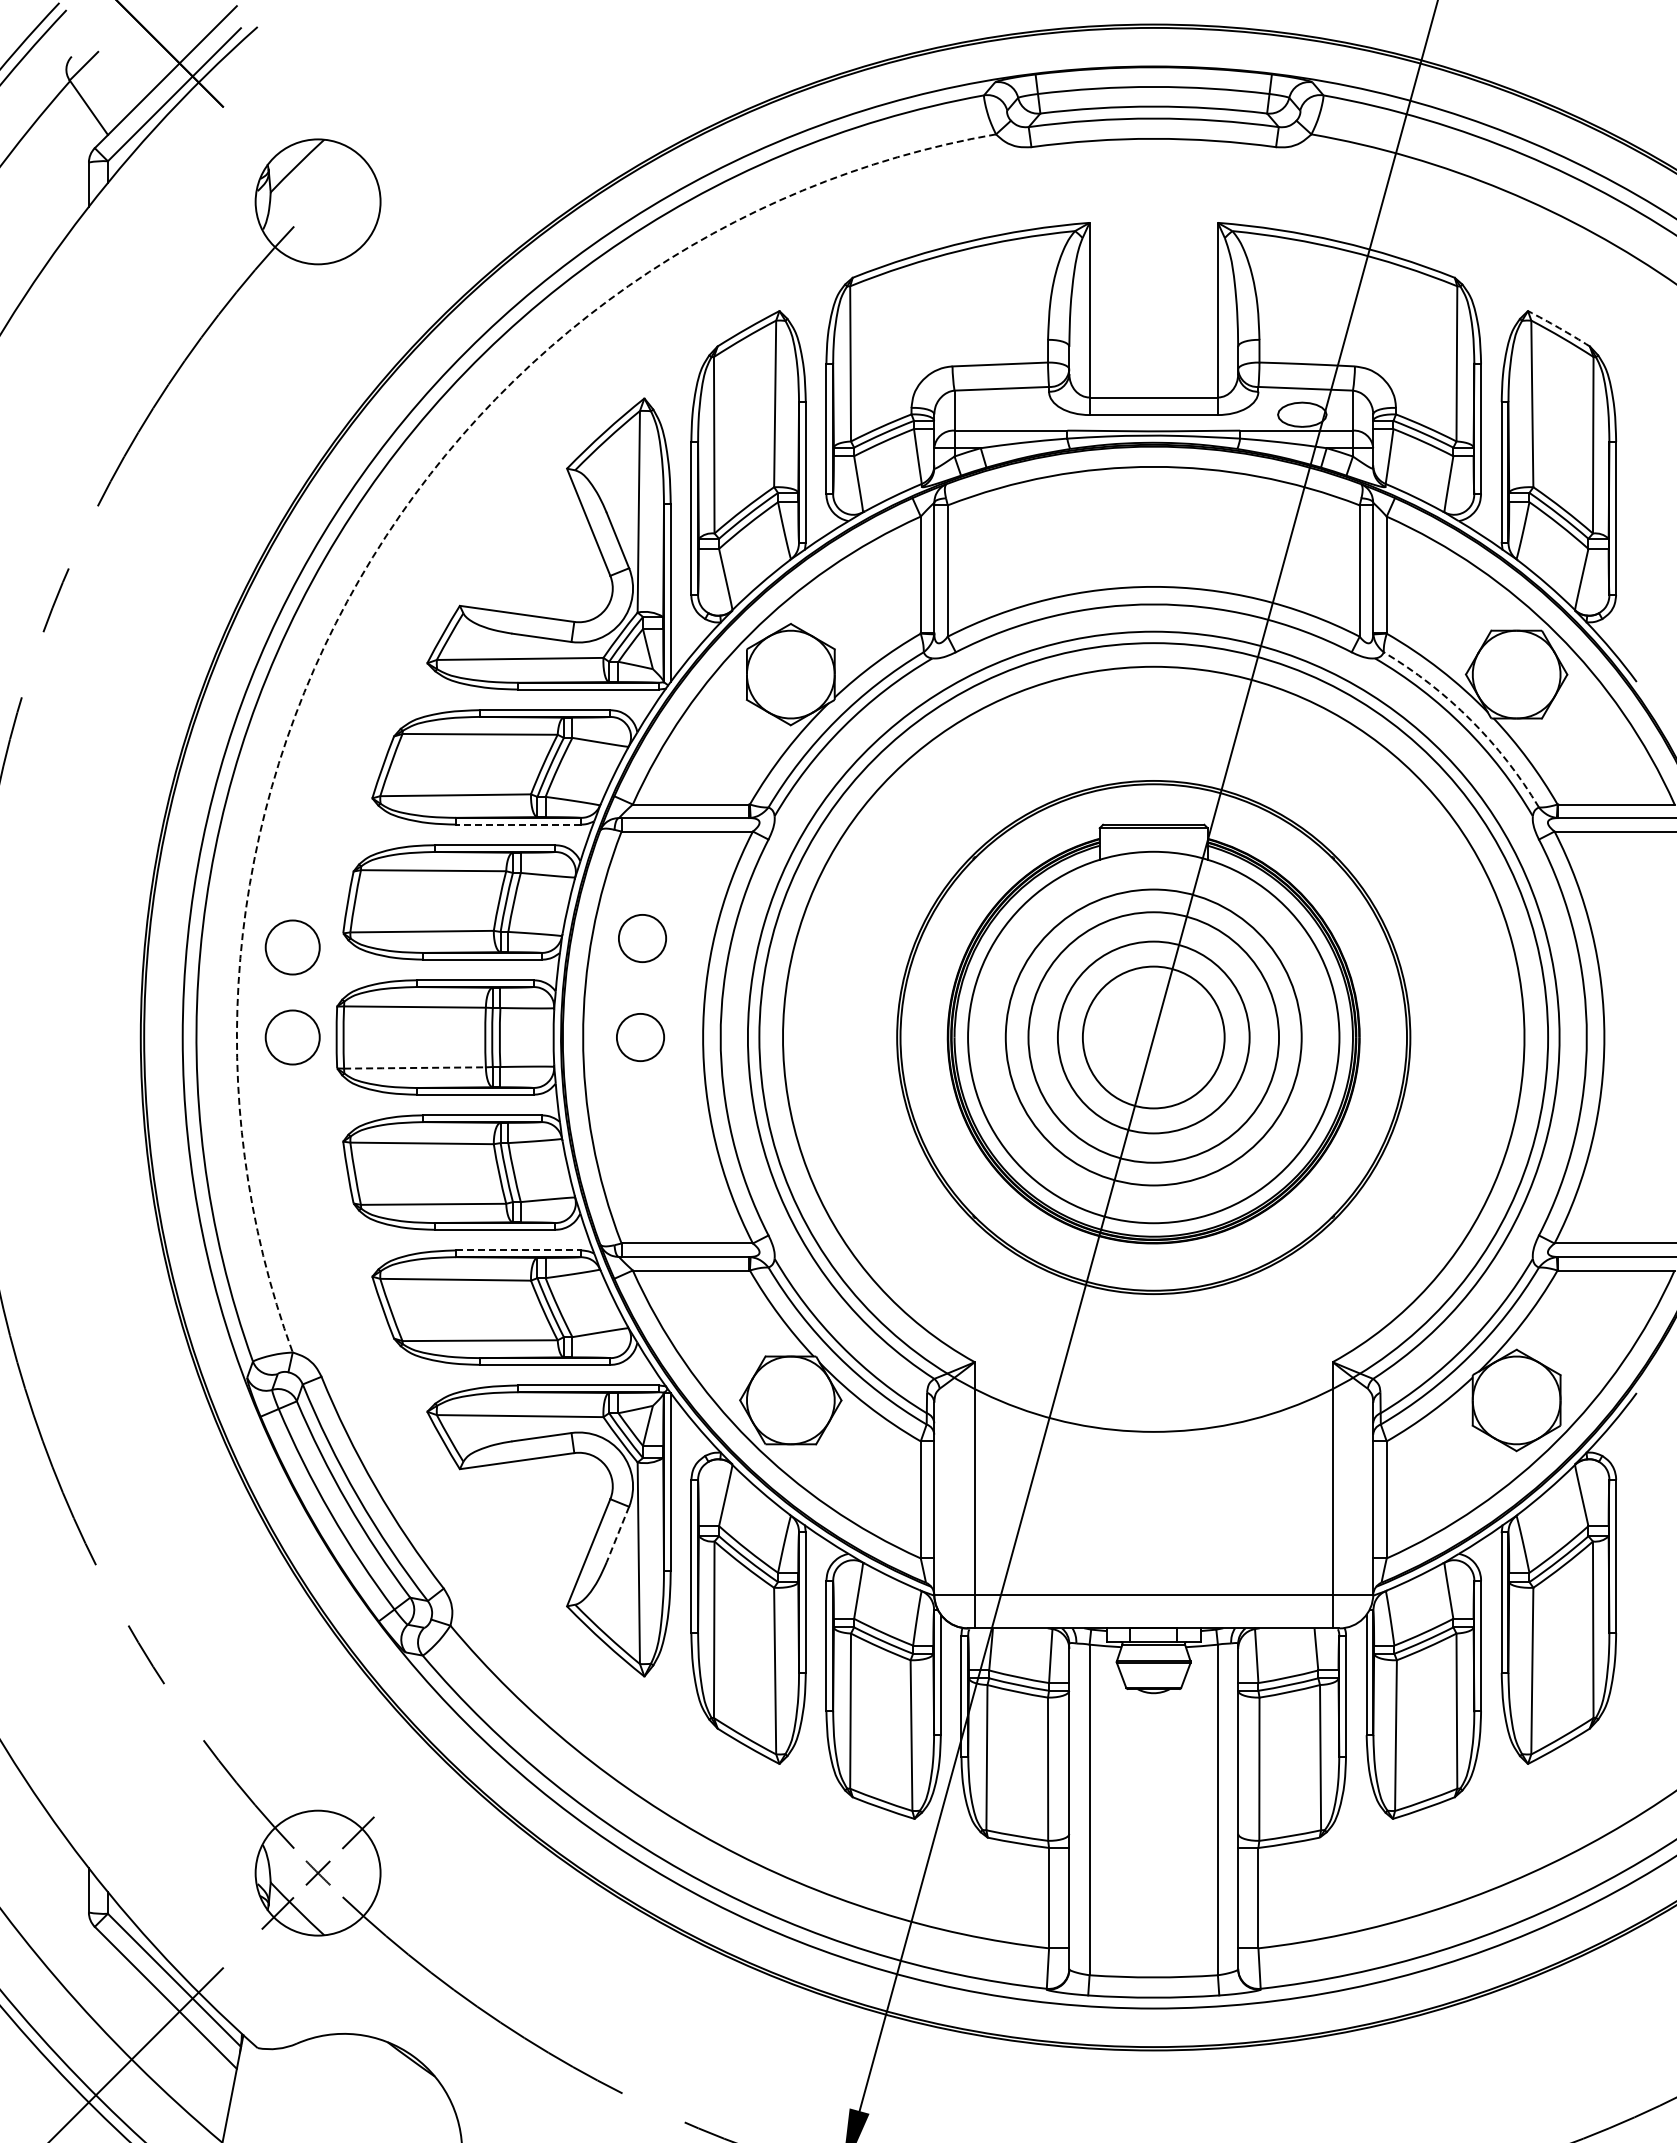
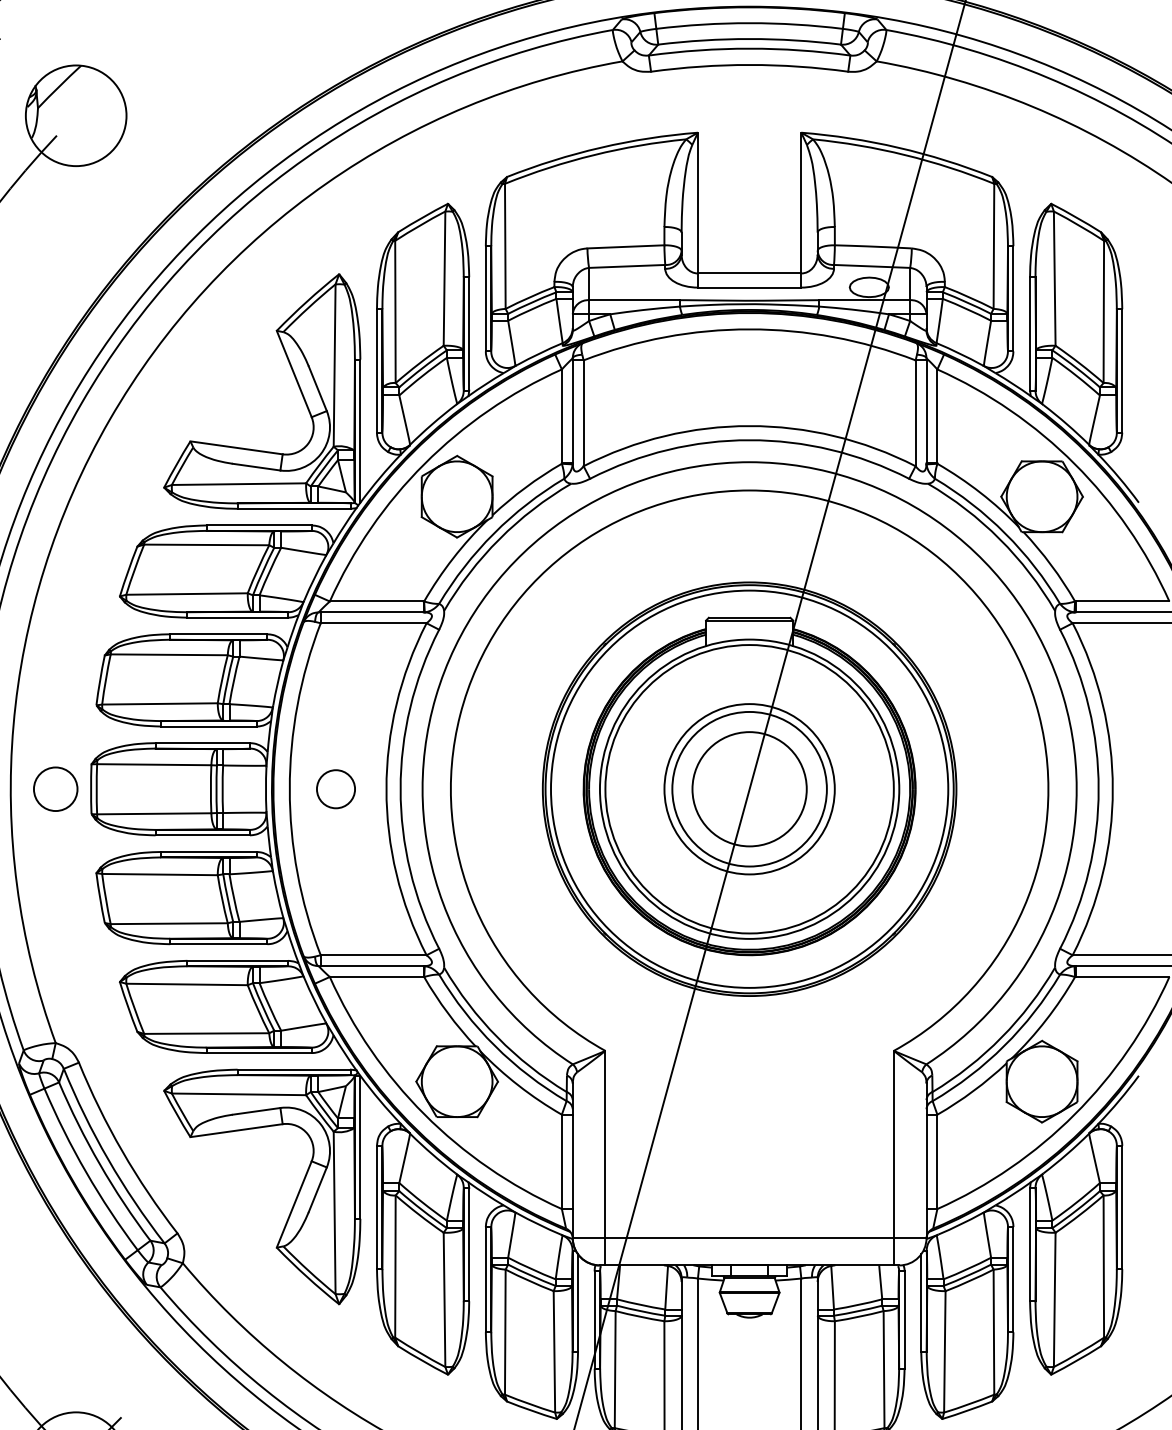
arc: (1559, 328) -> (1076, 217), dashed -> solid
arc: (359, 579) -> (109, 420), dashed -> solid
arc: (1471, 720) -> (1005, 533), dashed -> solid
line: (518, 824) -> (237, 617), dashed -> solid
circle: (642, 938) -> (337, 709), removed
circle: (292, 947) -> (55, 716), removed
circle: (1153, 1037) -> (749, 789), size x0.62
circle: (1153, 1037) -> (749, 789), size x0.71
circle: (1153, 1037) -> (749, 789), size x1.43
line: (414, 1067) -> (153, 813), dashed -> solid
line: (518, 1250) -> (237, 960), dashed -> solid
line: (617, 1534) -> (317, 1189), dashed -> solid

